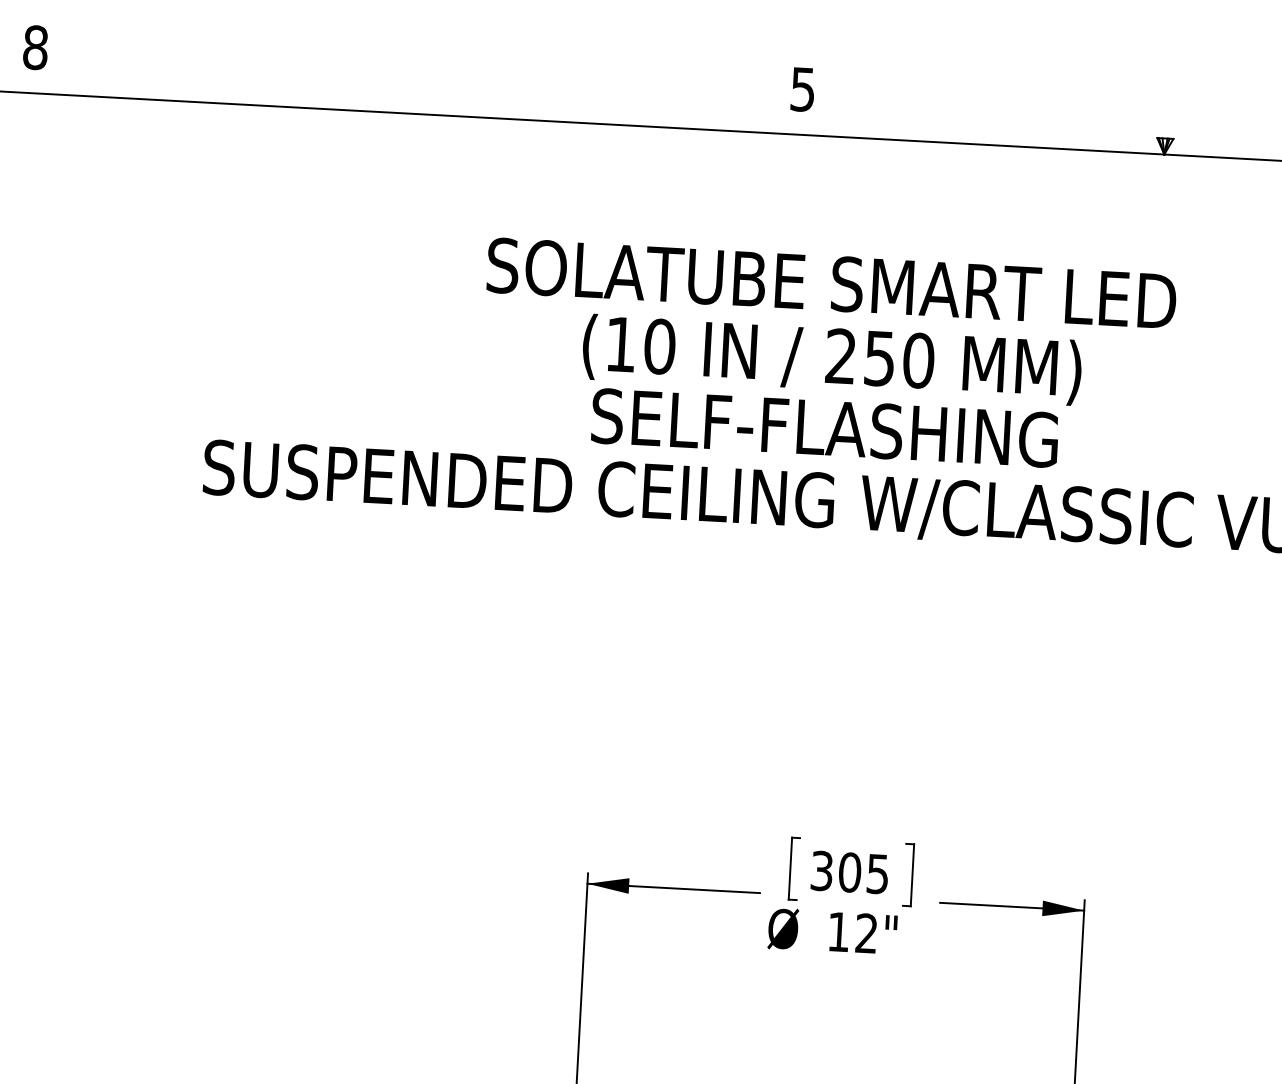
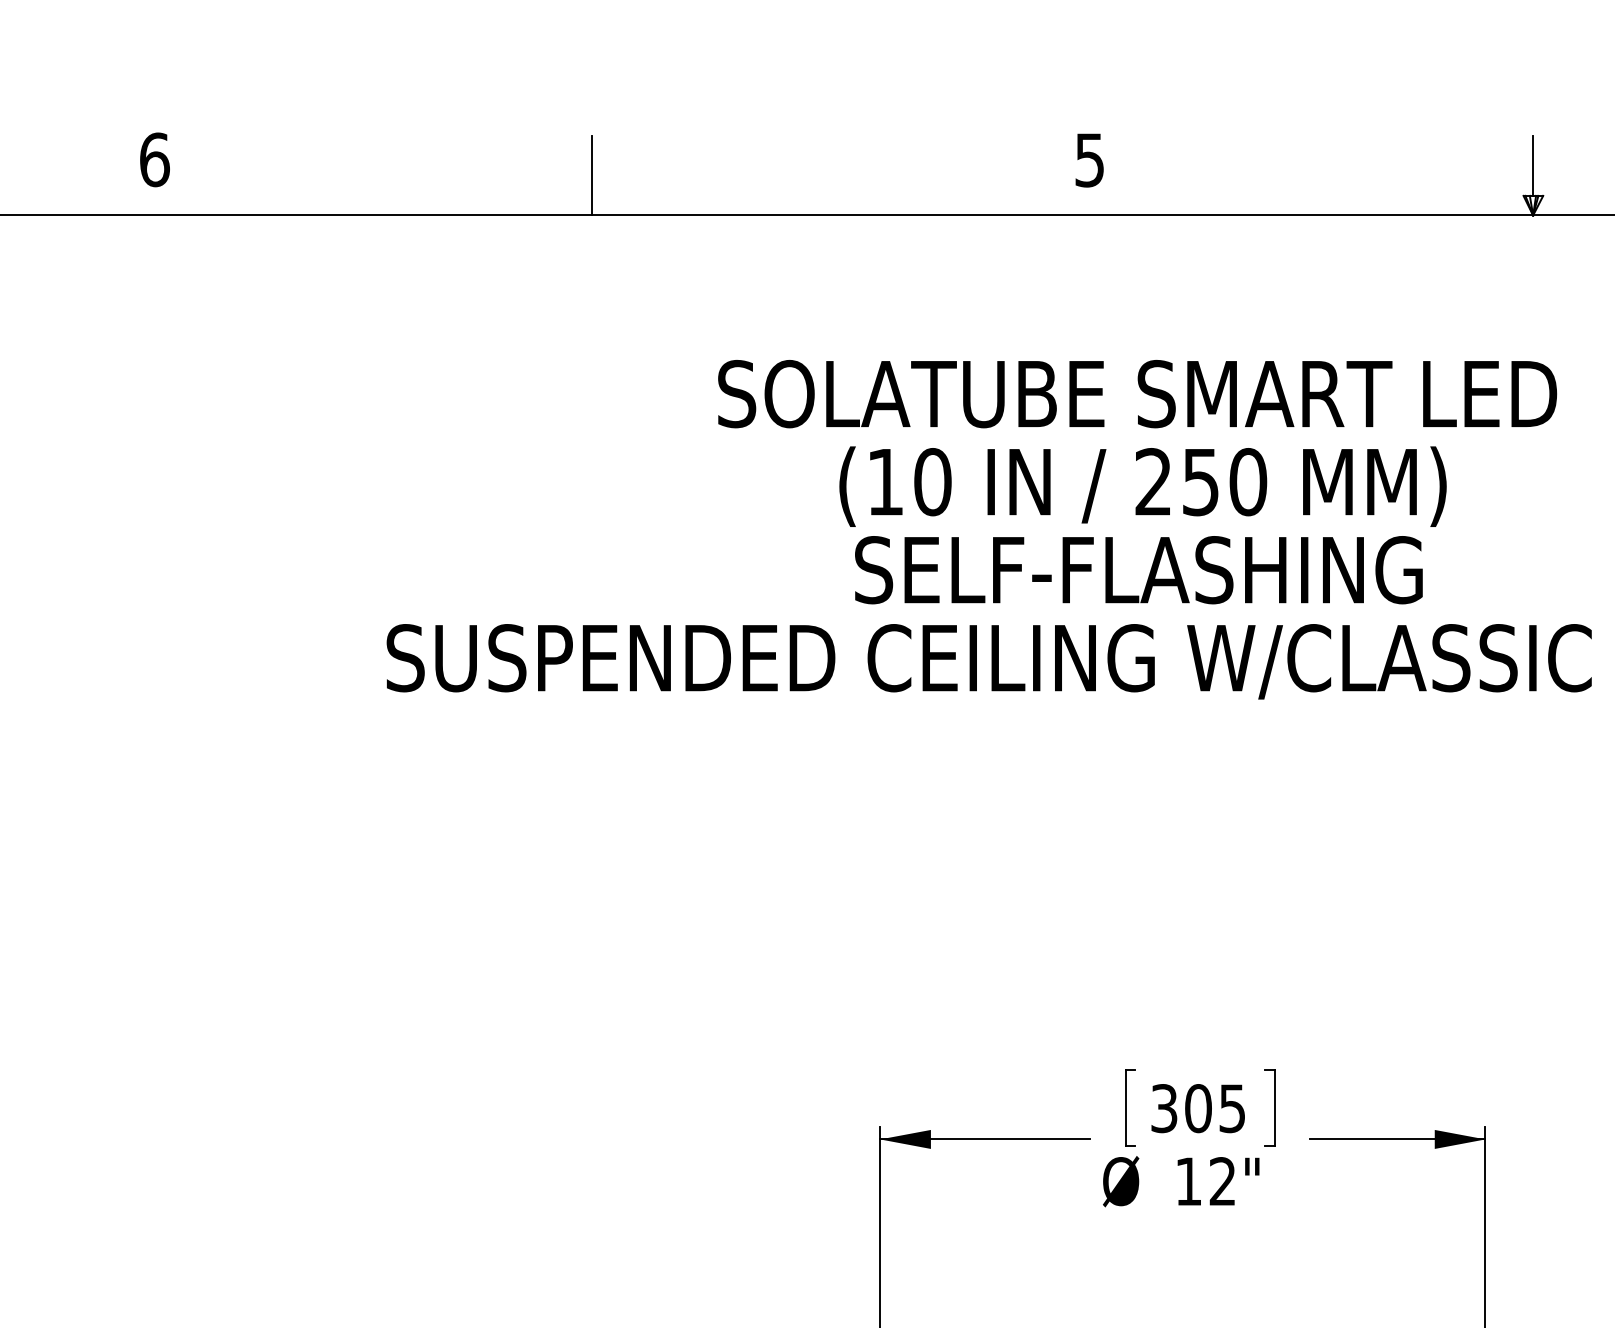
text: (35, 47) -> (154, 159), 8 -> 6
line: (393, 79) -> (591, 175), added
line: (1166, 113) -> (1533, 165), added

